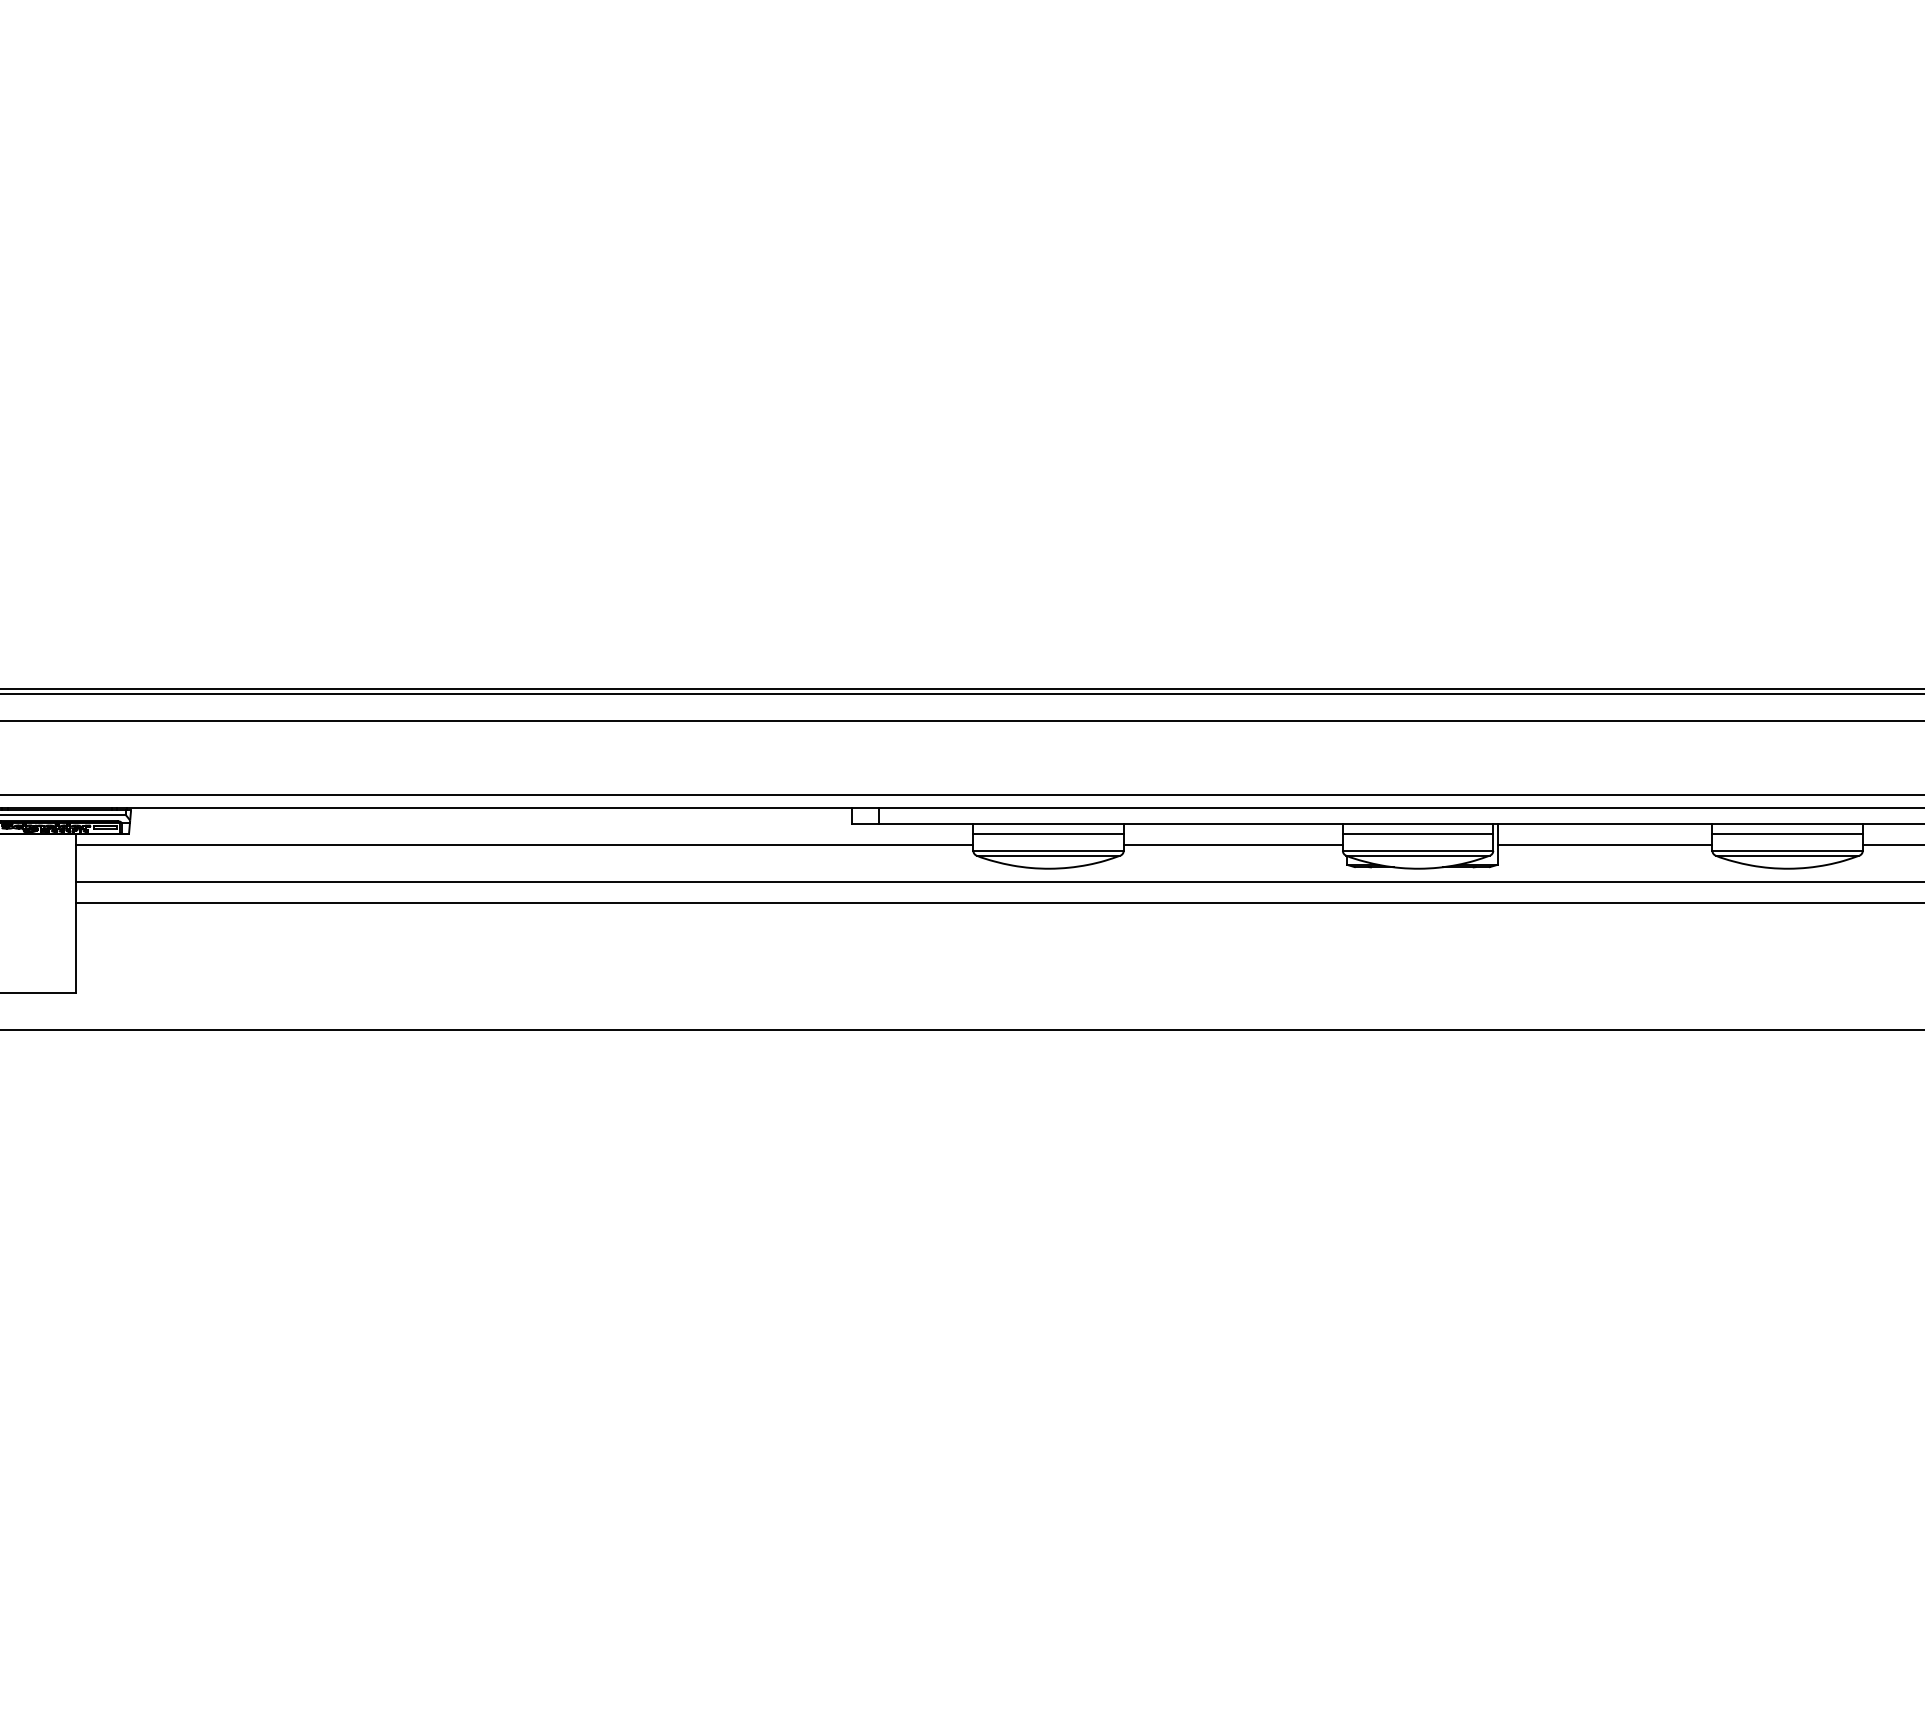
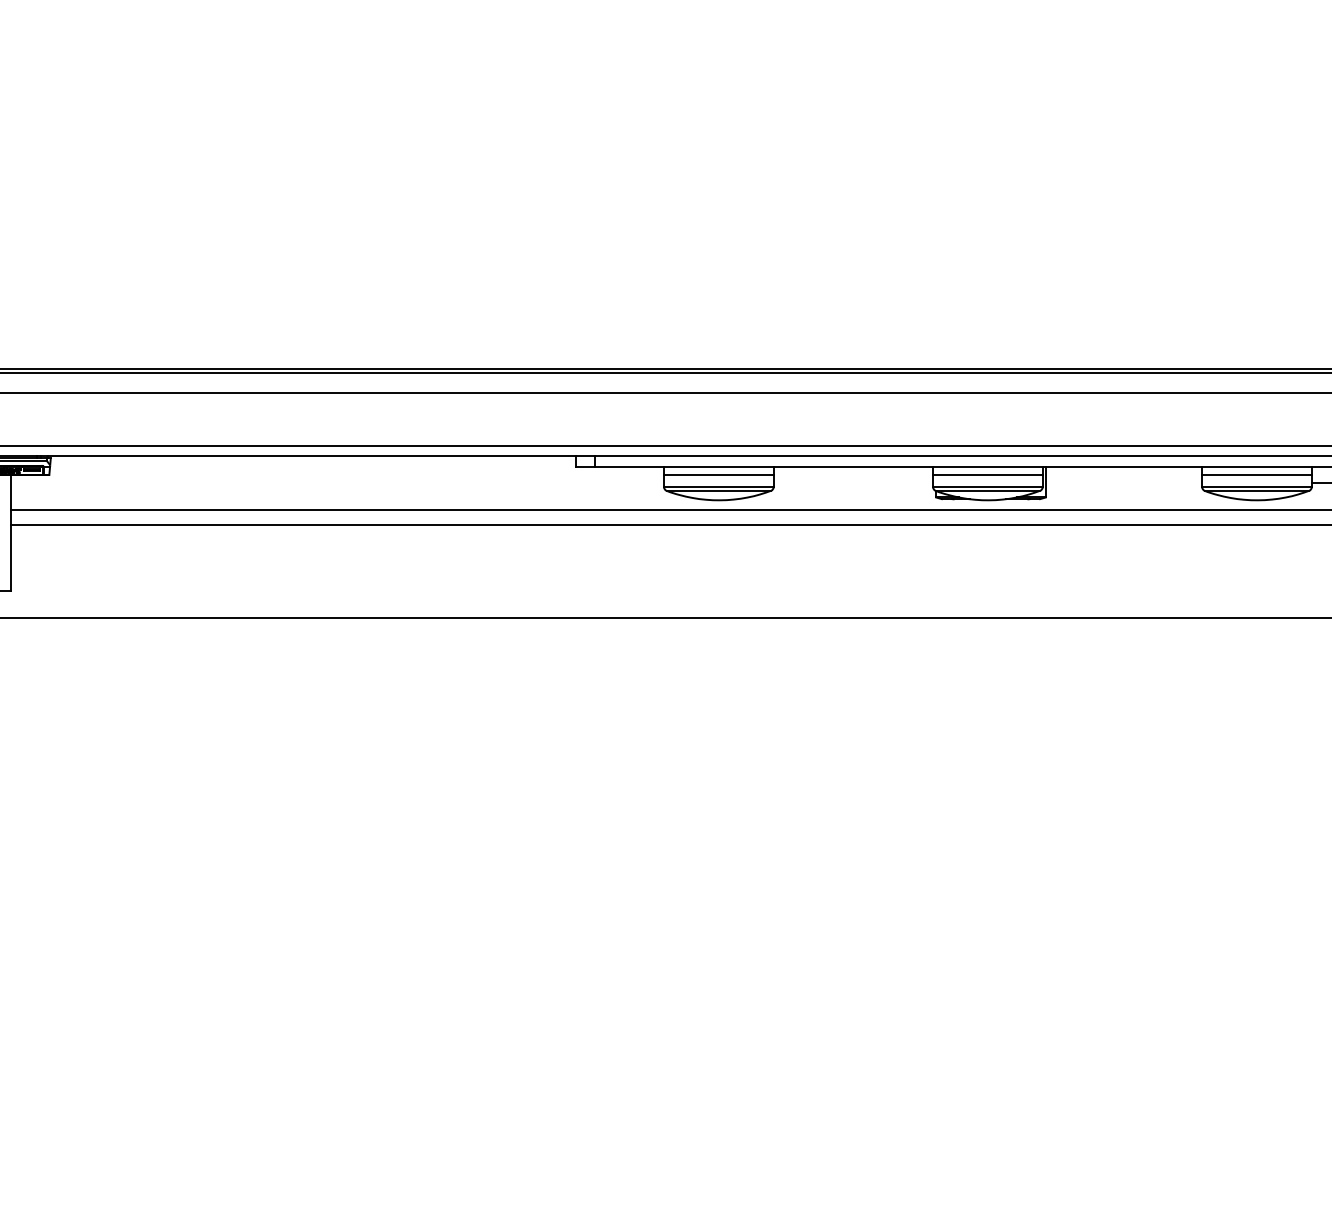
line: (524, 844) -> (337, 482), removed
line: (1232, 844) -> (852, 482), removed
line: (1604, 844) -> (1123, 482), removed

